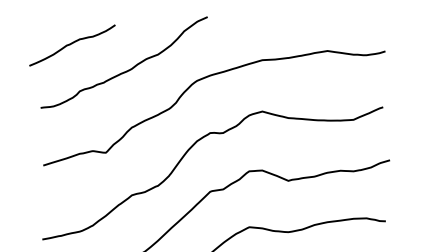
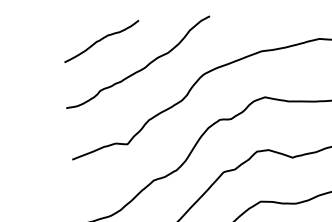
curve: (72, 44) -> (101, 40), moved

